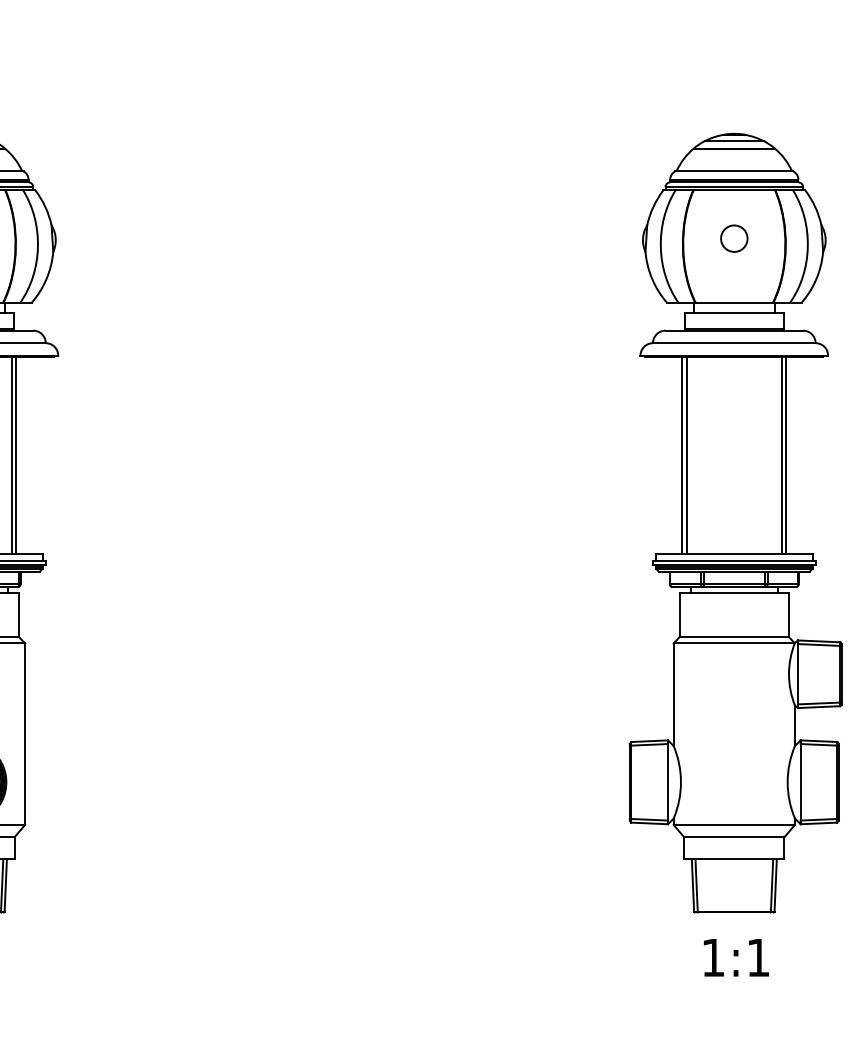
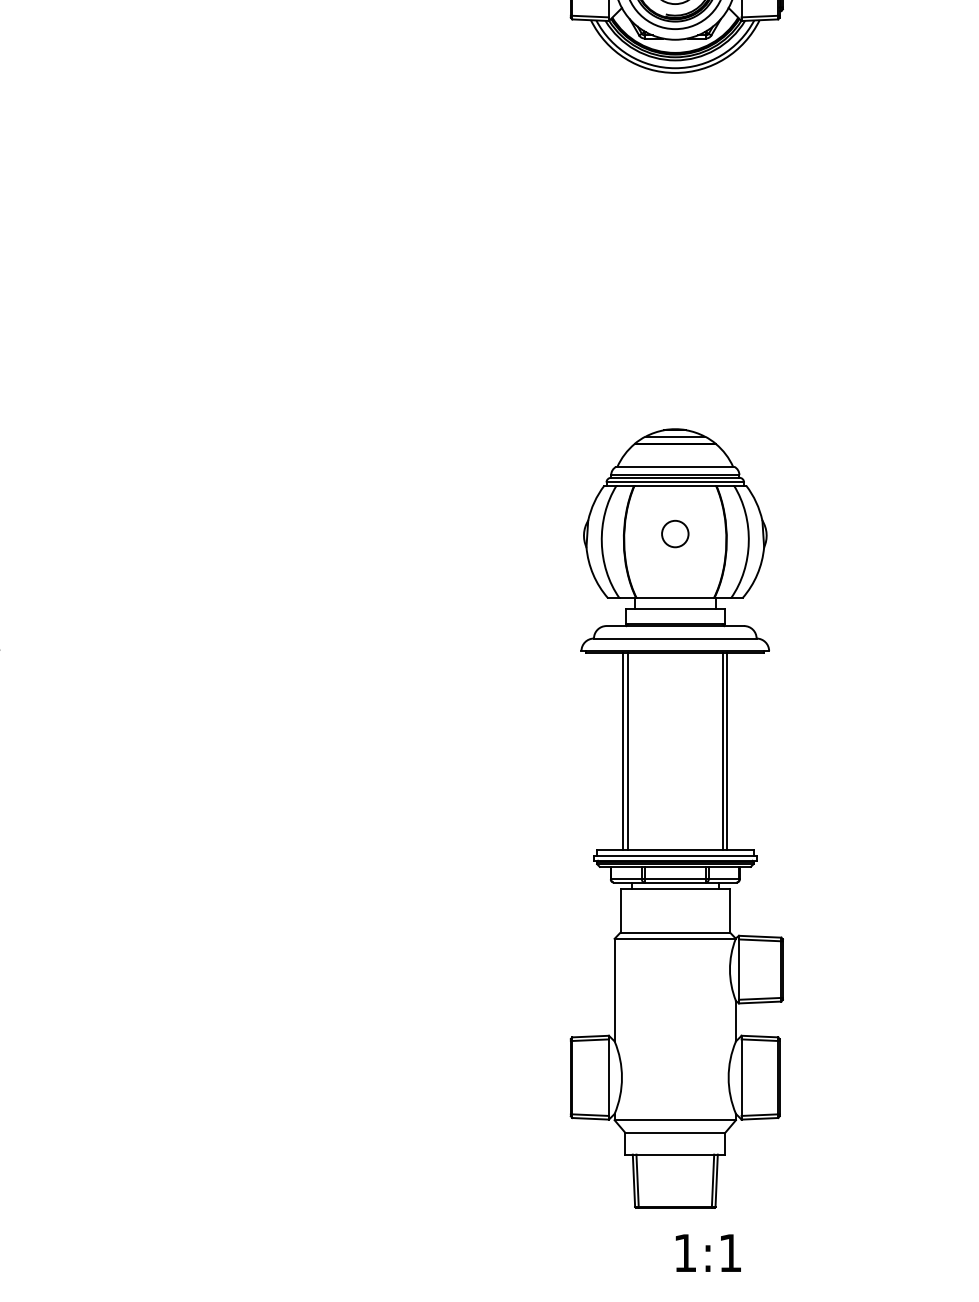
text: (735, 957) -> (707, 1252), moved

